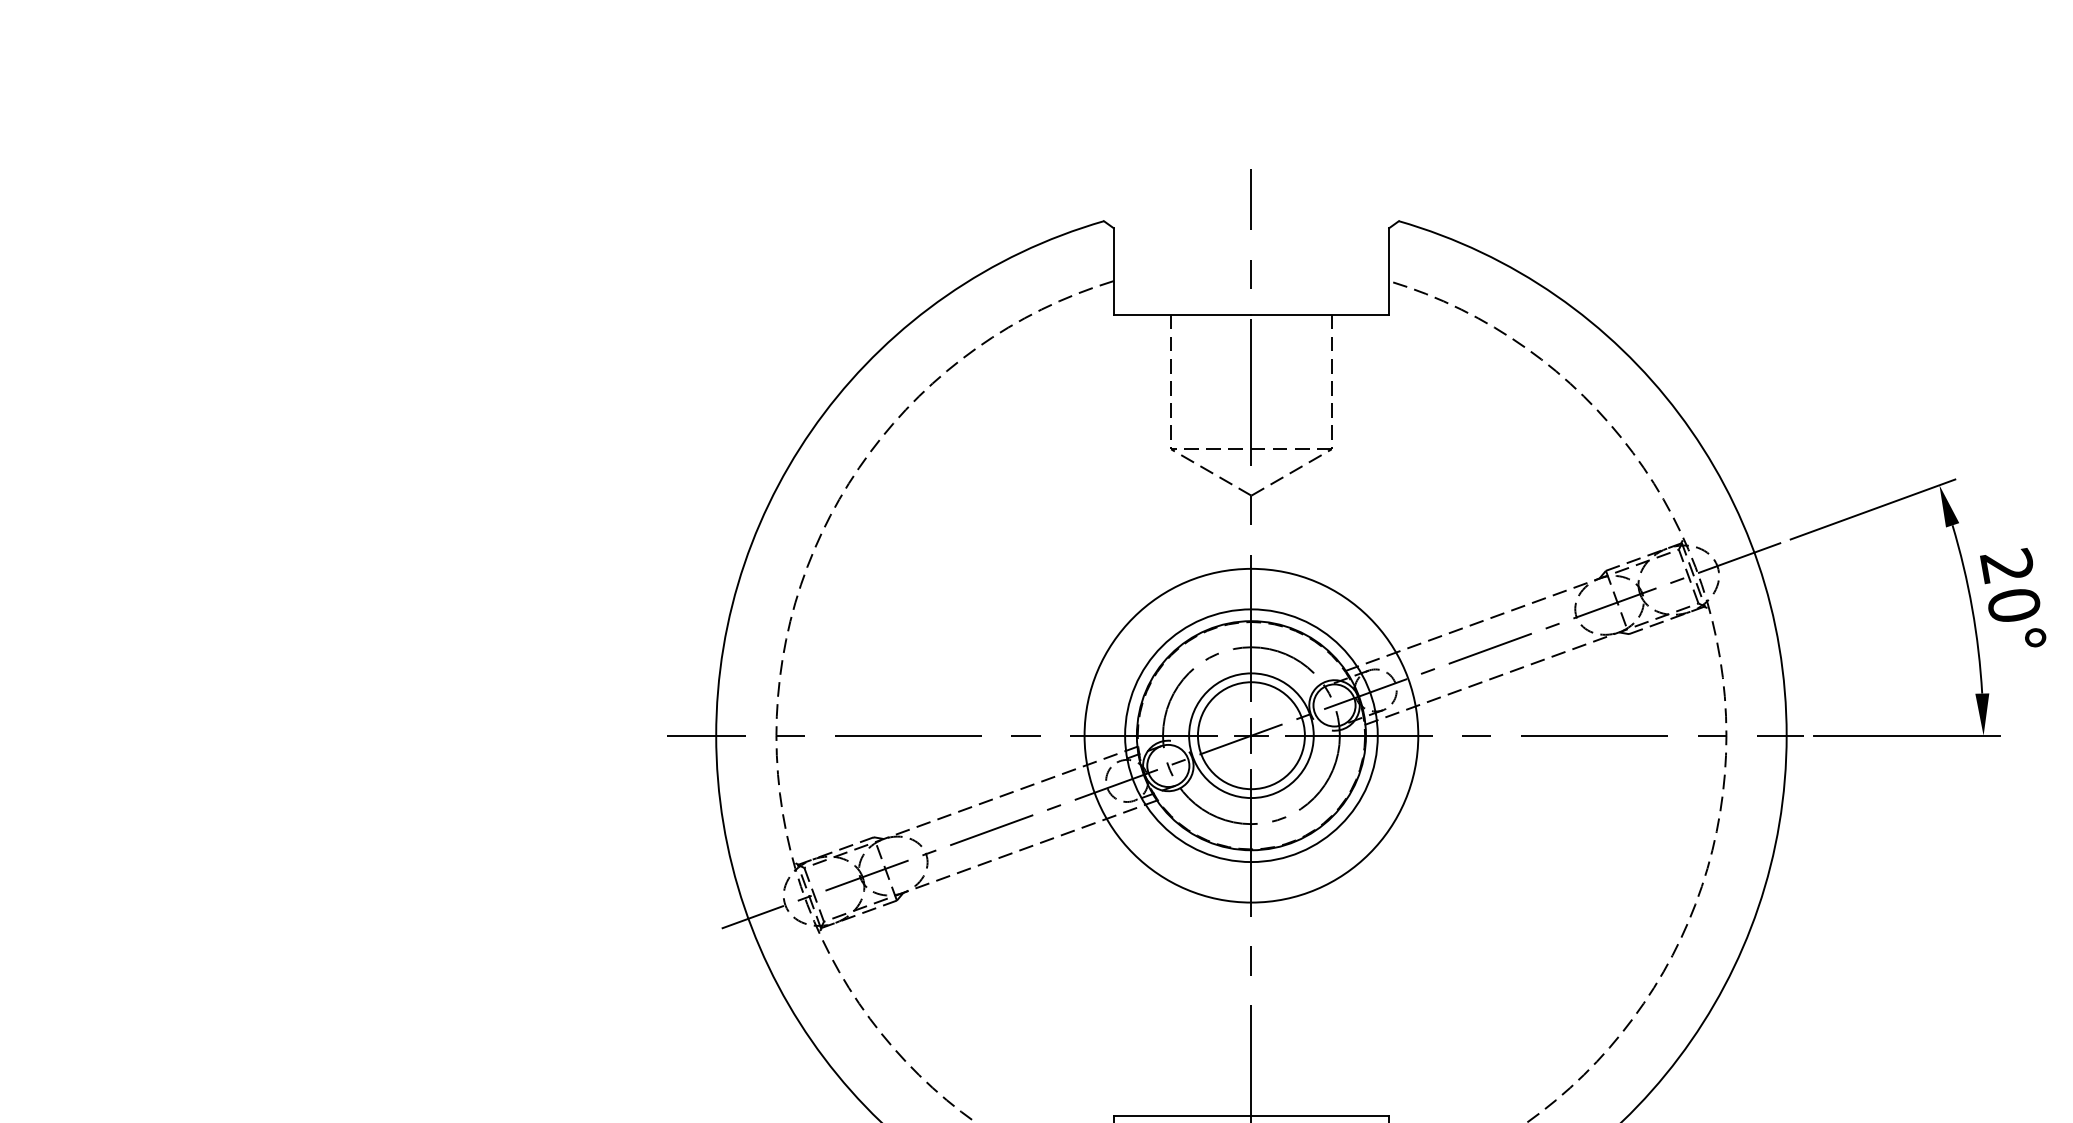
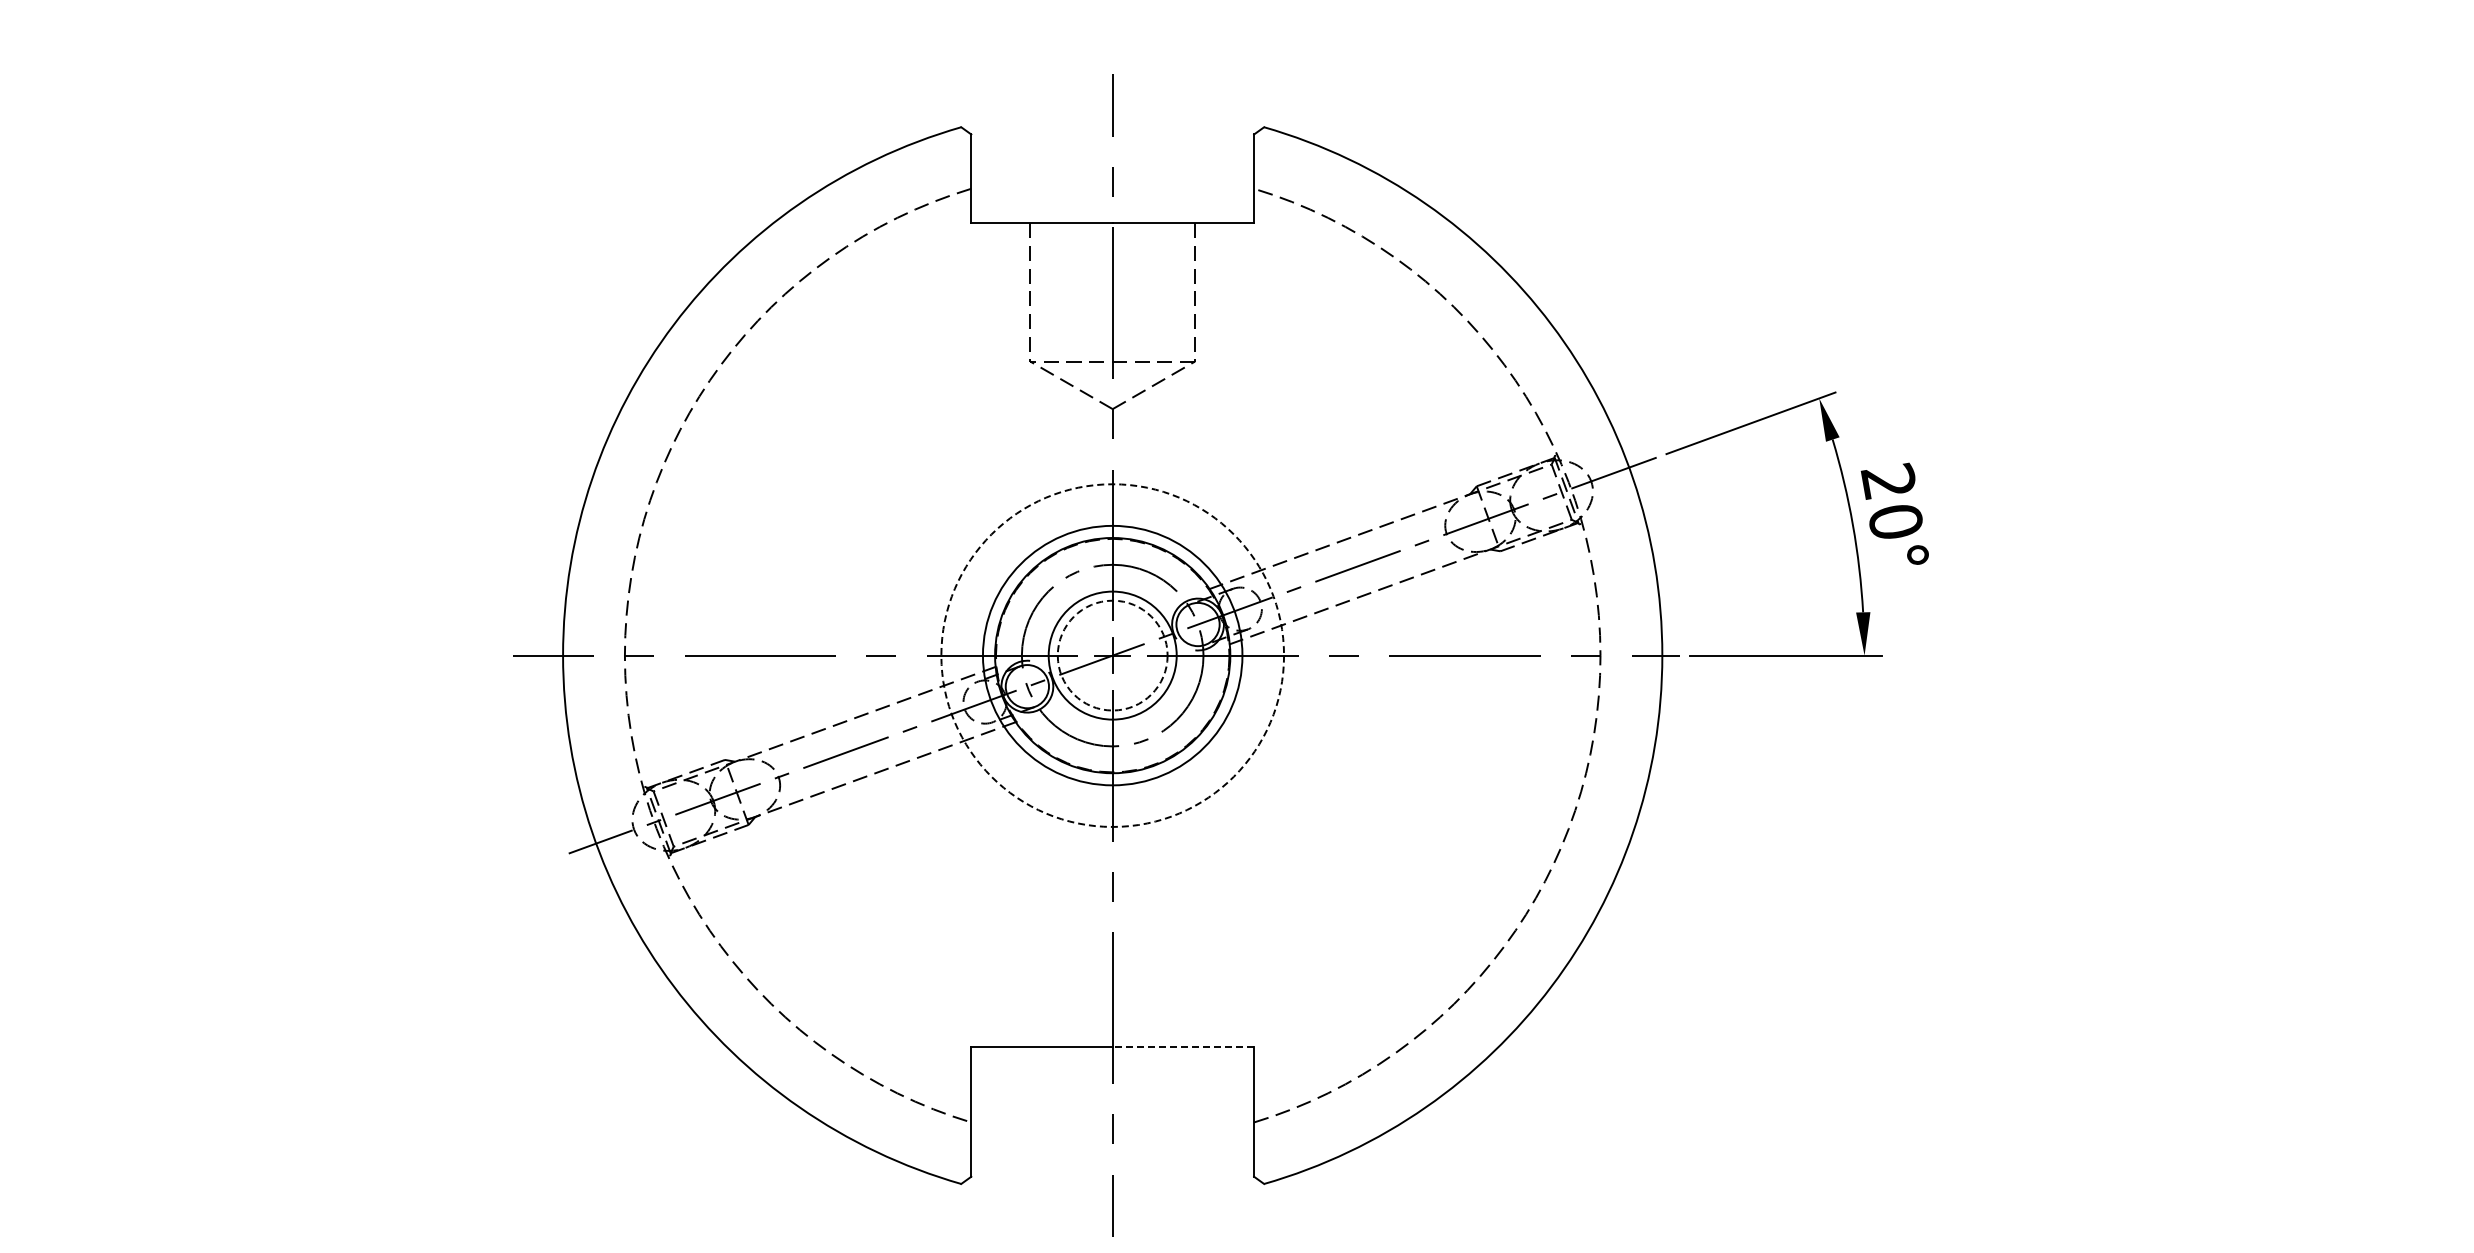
circle: (1251, 735) -> (1112, 655), solid -> dashed
circle: (1251, 735) -> (1112, 655), solid -> dashed
line: (1320, 1116) -> (1183, 1046), solid -> dashed

